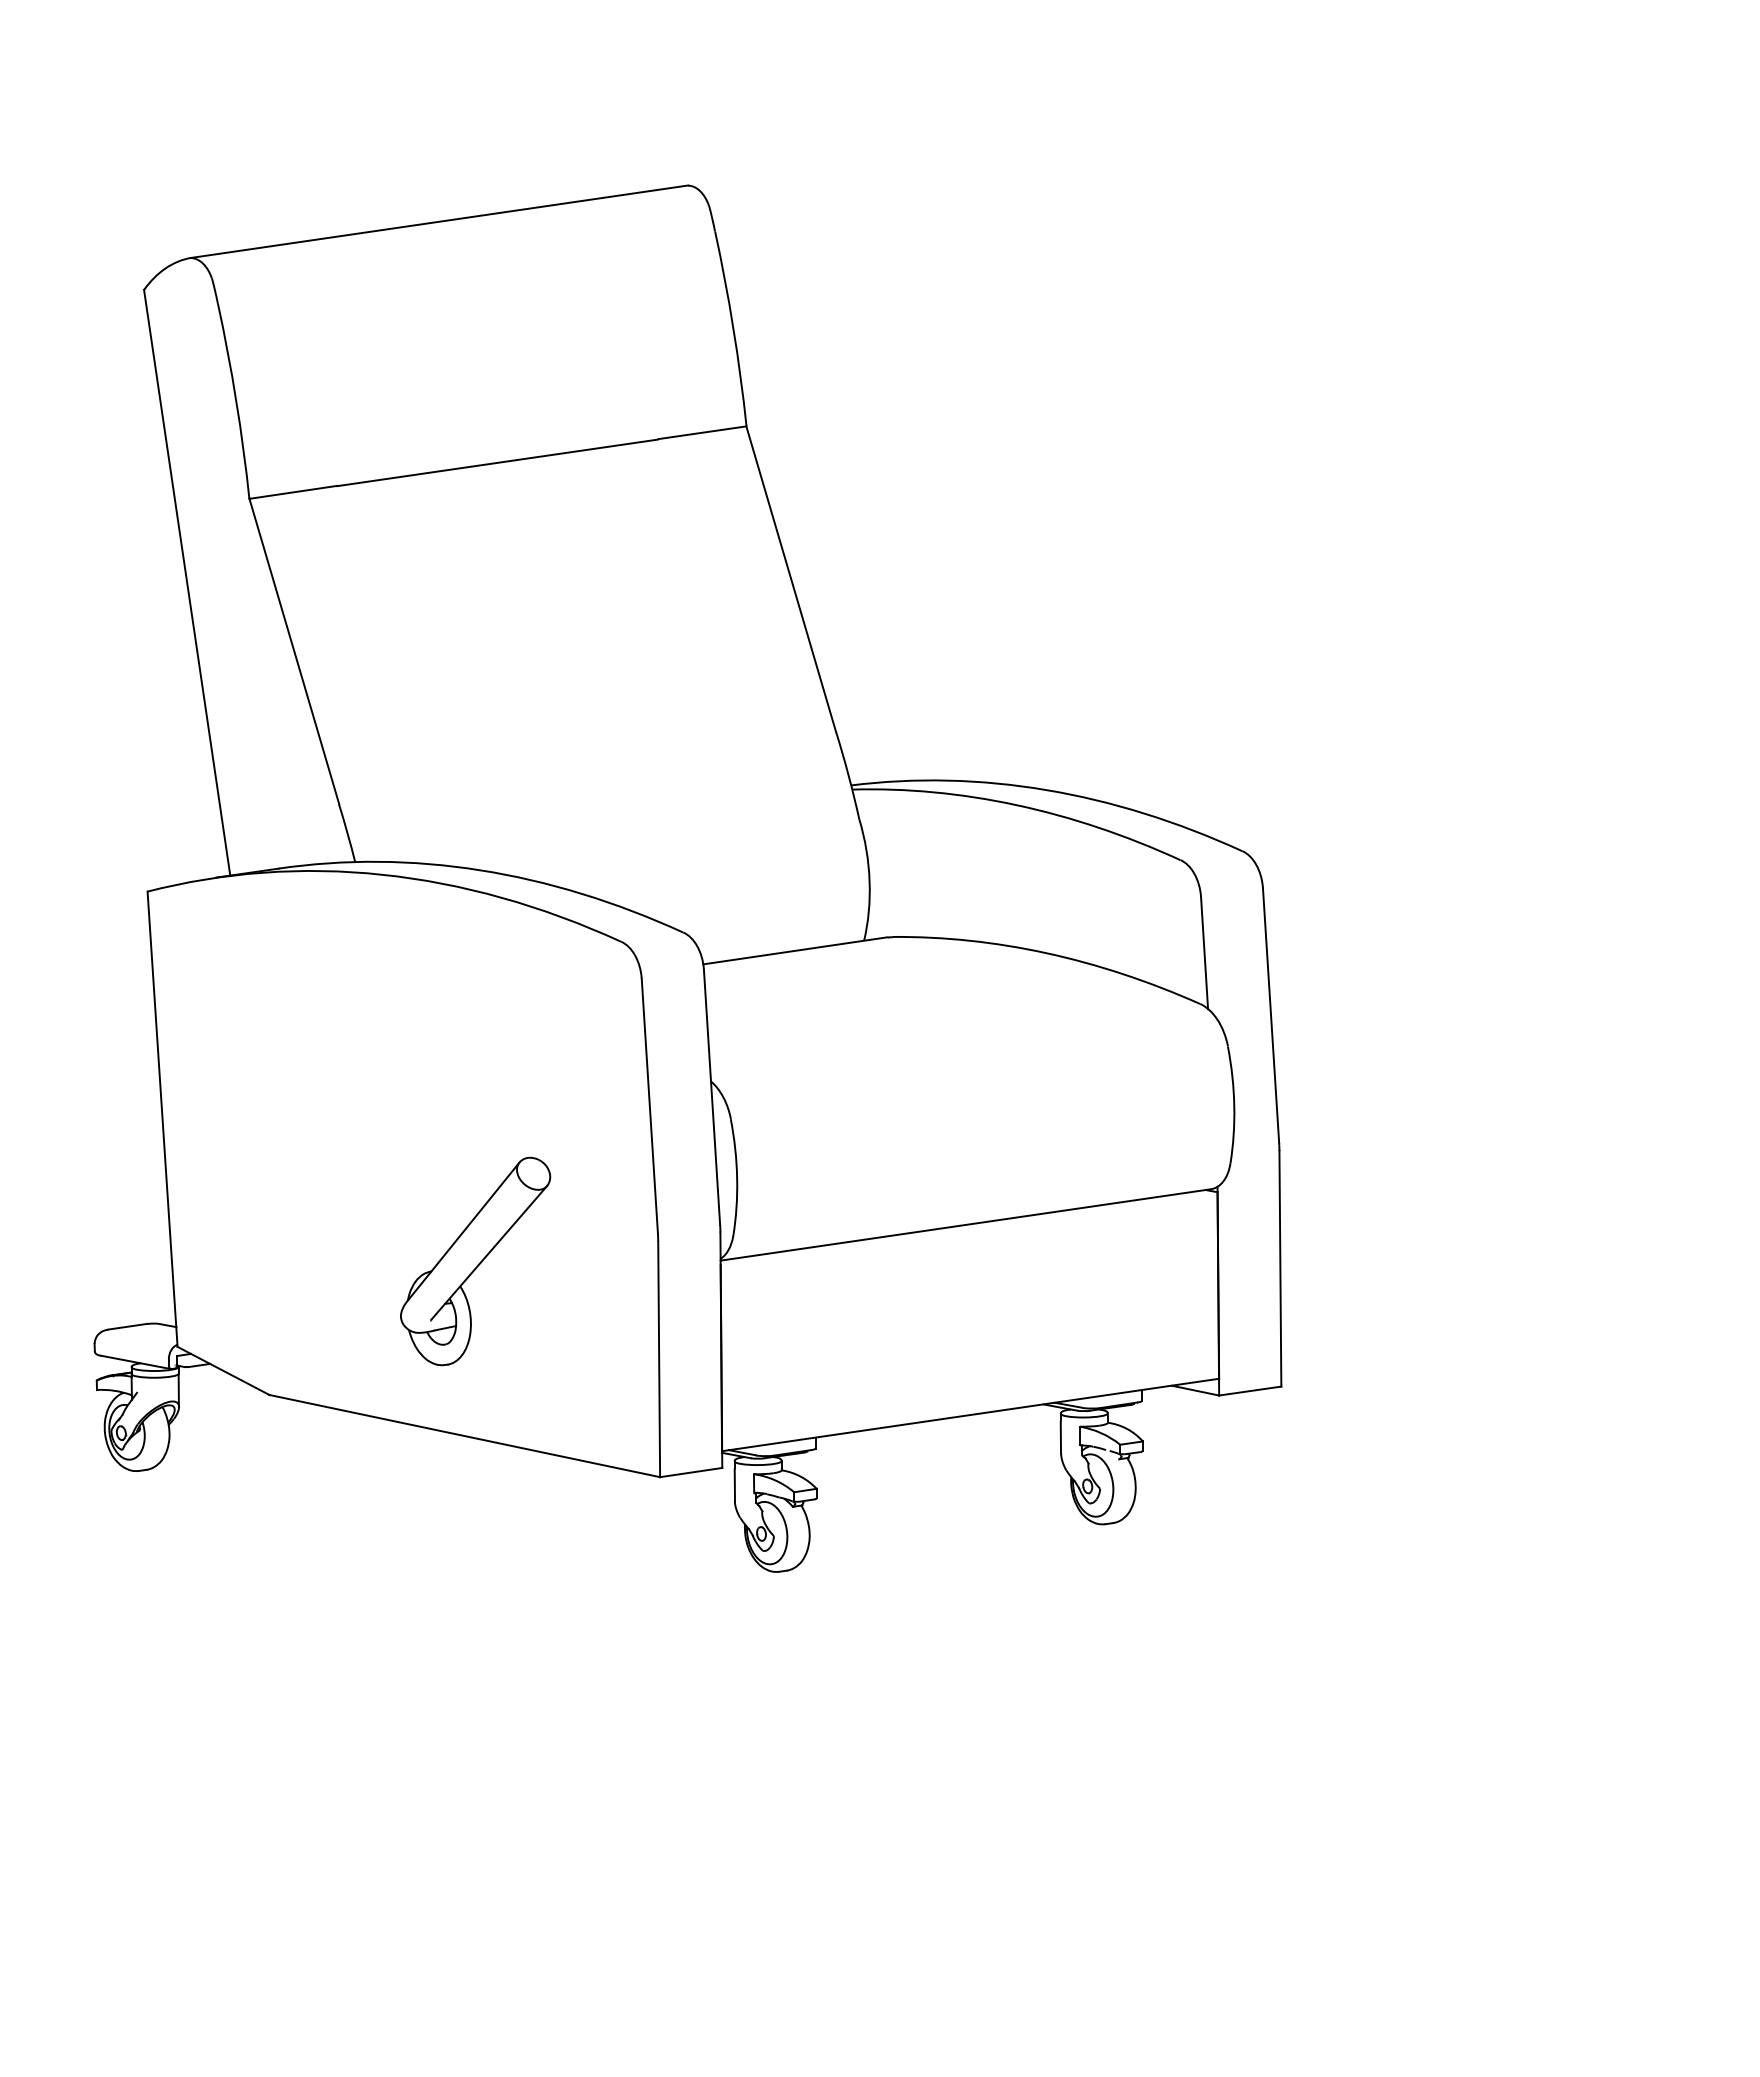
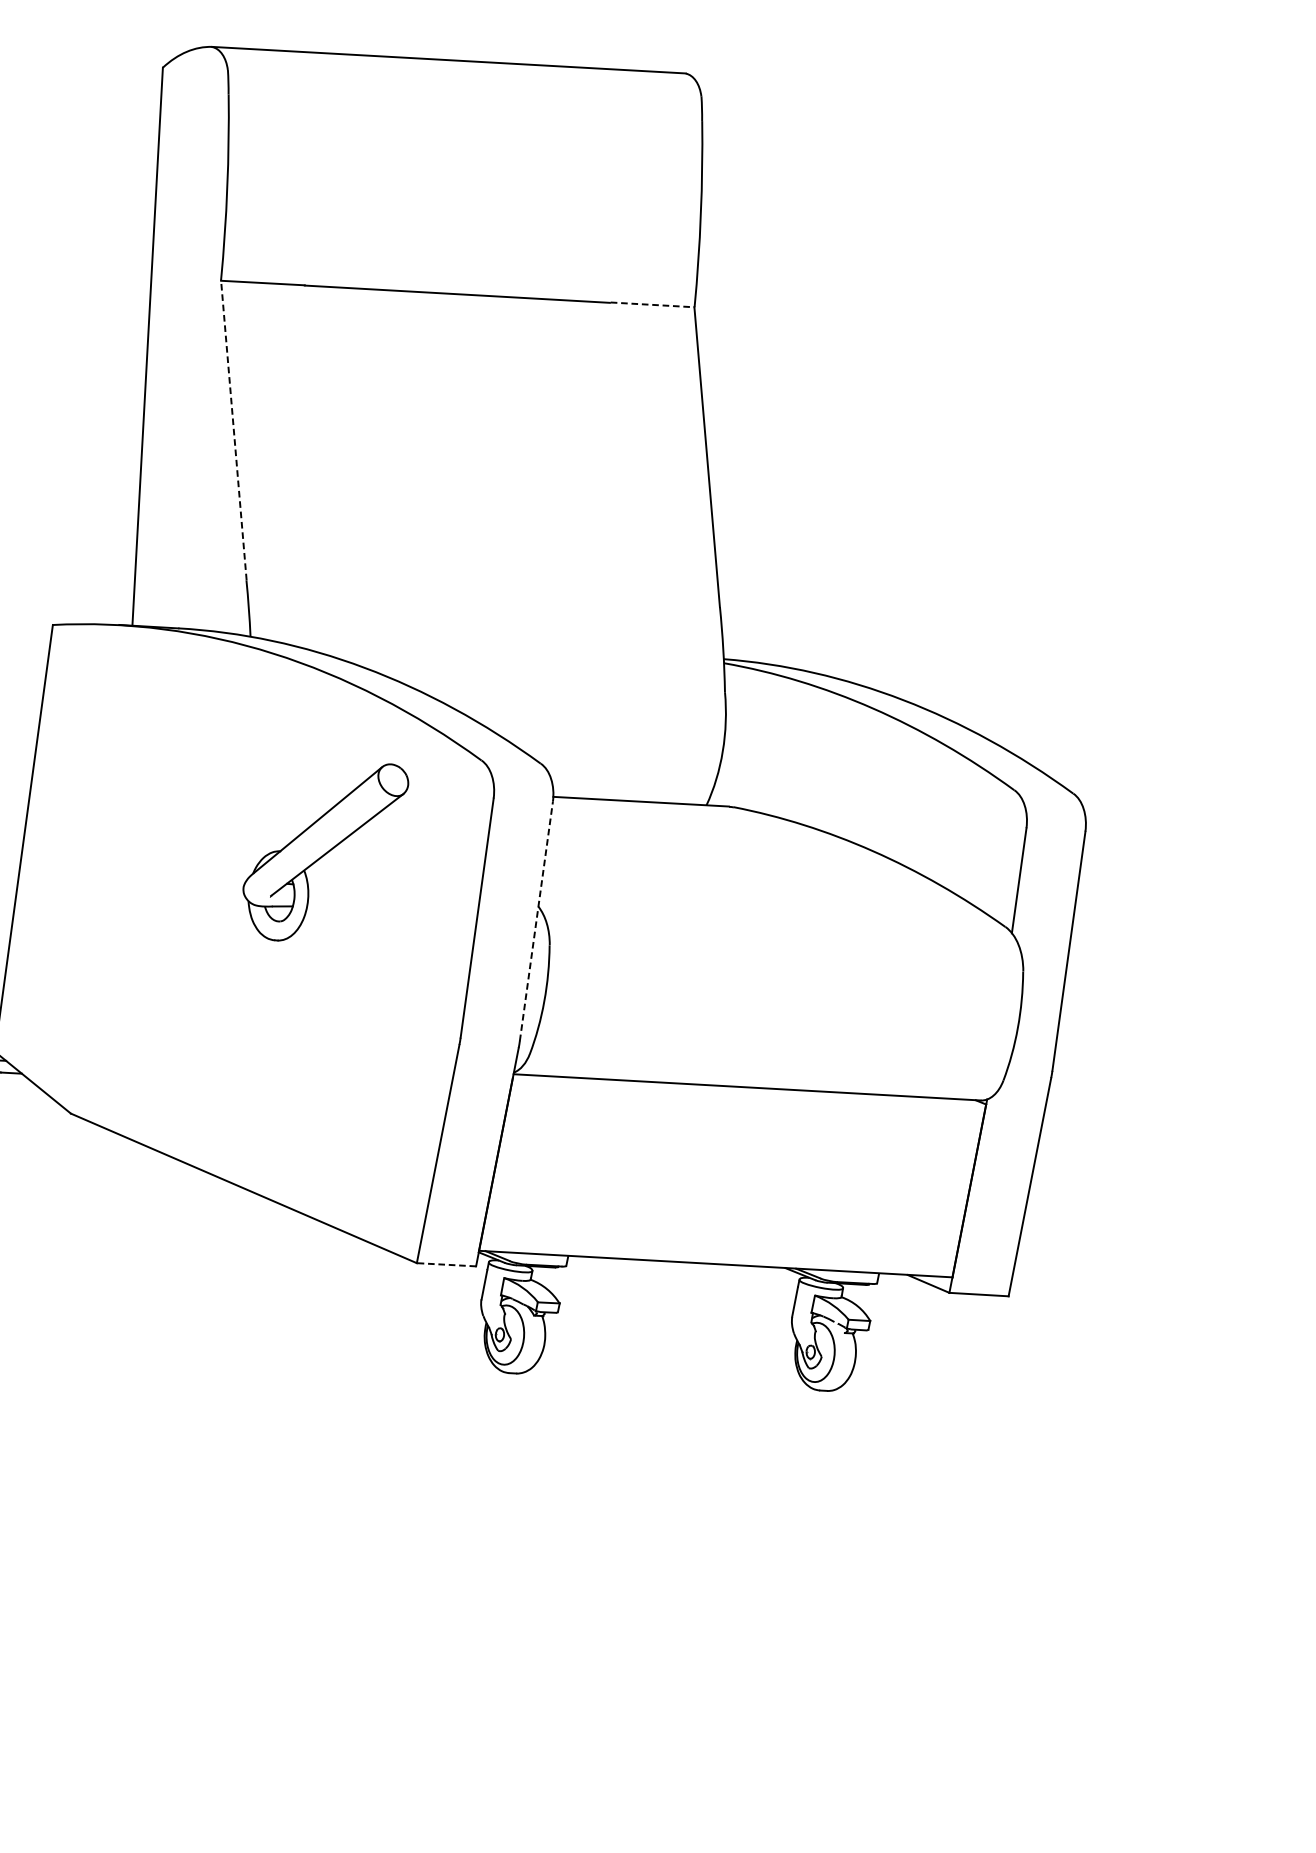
line: (702, 432) -> (652, 304), solid -> dashed
line: (294, 651) -> (234, 430), solid -> dashed
line: (712, 1097) -> (536, 921), solid -> dashed
part: (475, 1261) -> (322, 850), moved
line: (690, 1472) -> (445, 1264), solid -> dashed

